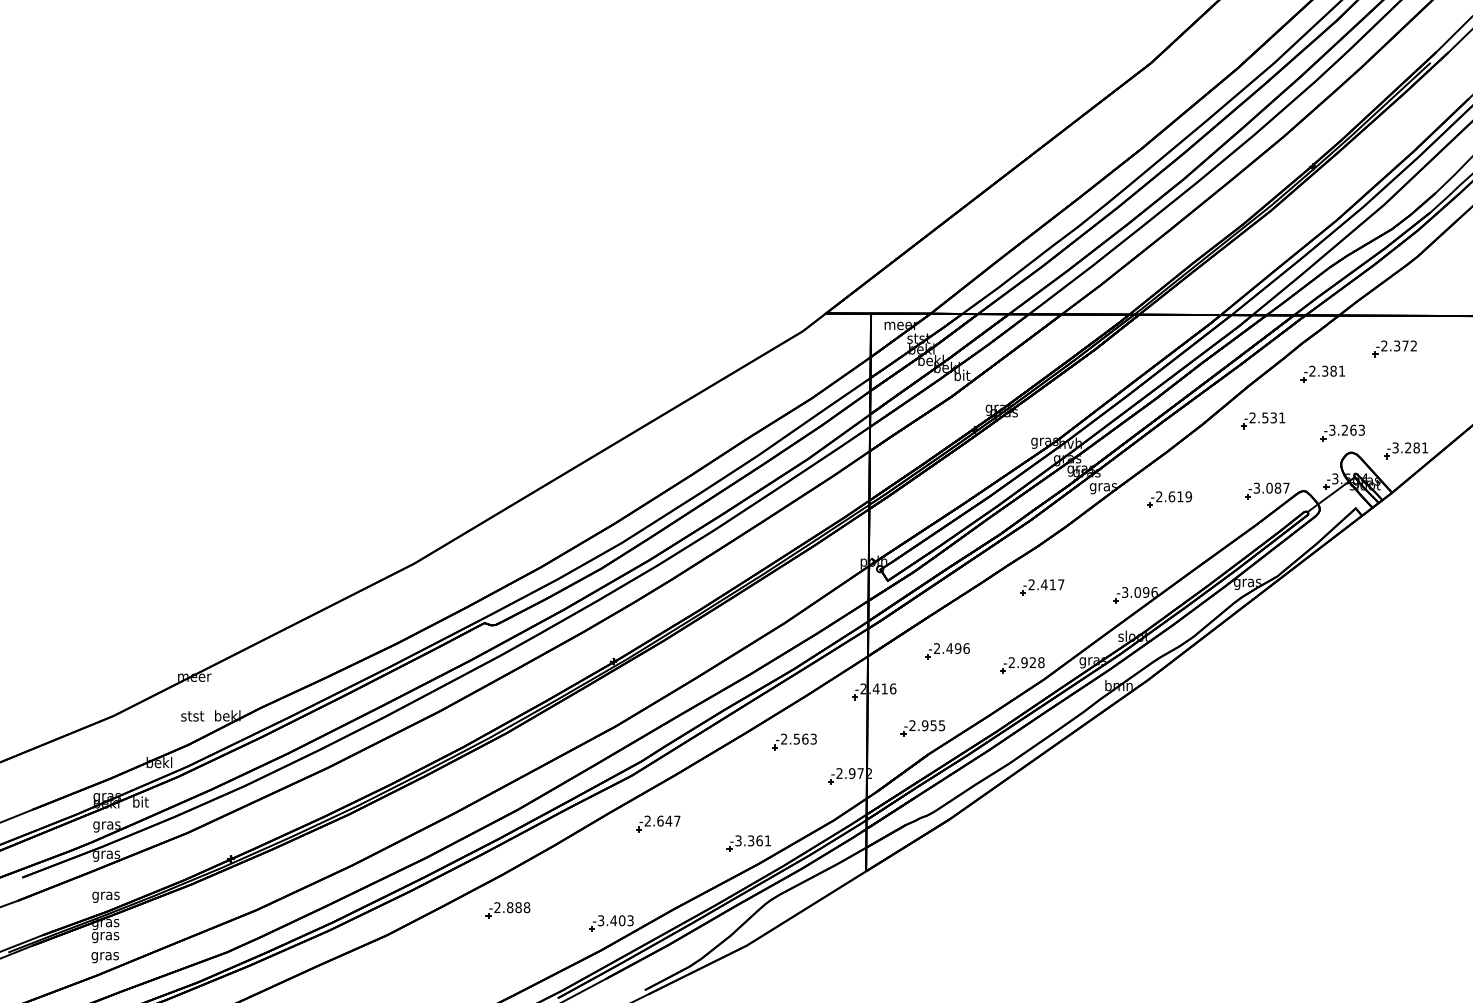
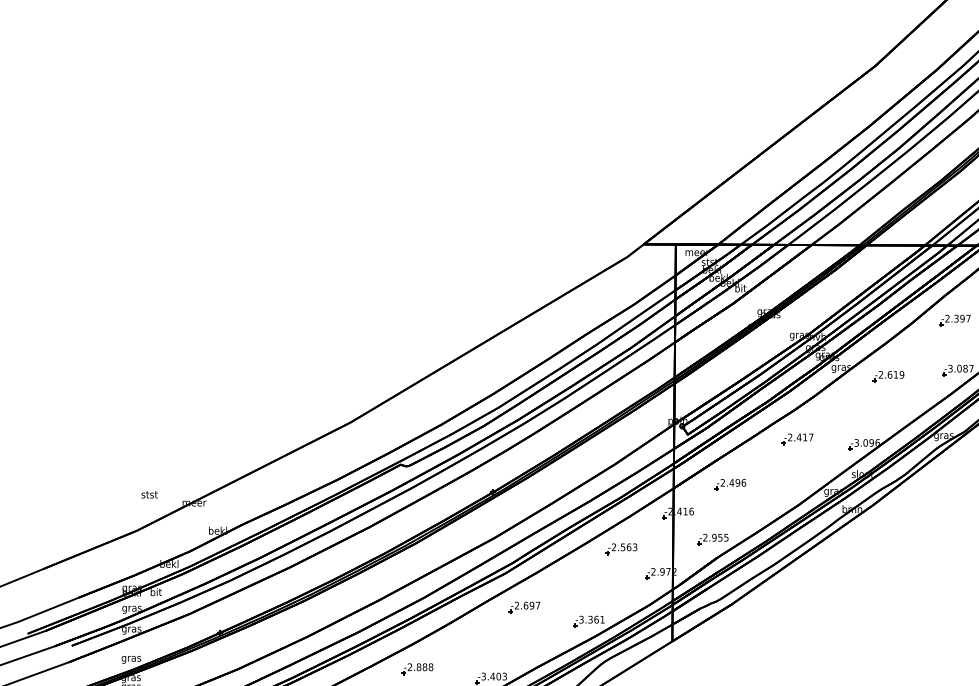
text: (1273, 417) -> (962, 318), -2.531 -> -2.397
part: (1022, 665) -> (783, 494), removed
text: (192, 716) -> (149, 494), moved
text: (668, 820) -> (531, 605), -2.647 -> -2.697

